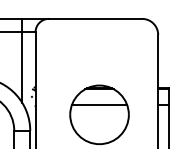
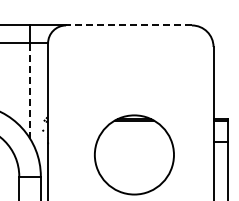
line: (95, 18) -> (129, 25), solid -> dashed
line: (22, 67) -> (30, 91), solid -> dashed
line: (99, 105) -> (134, 142), removed

